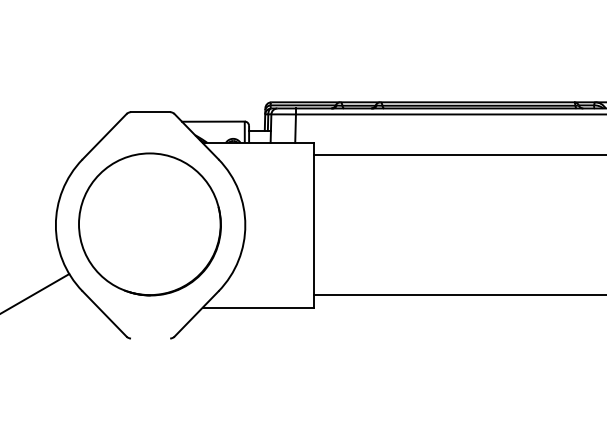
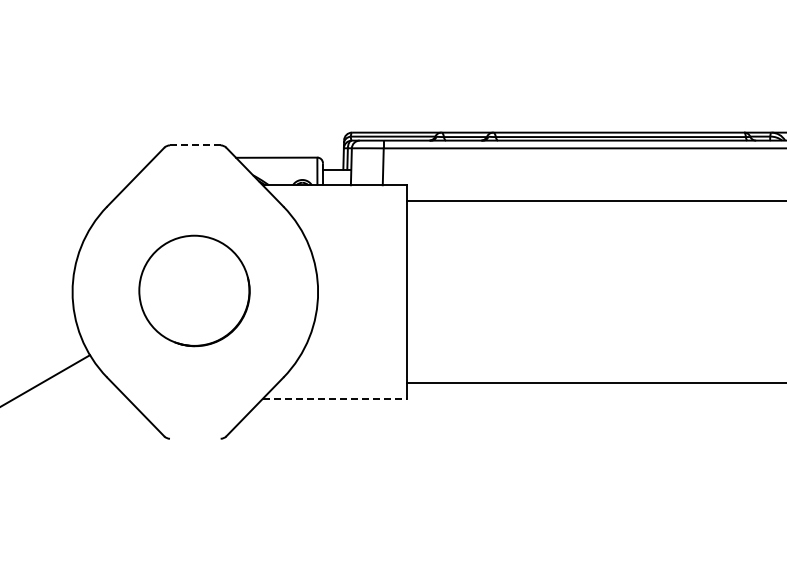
line: (150, 112) -> (195, 145), solid -> dashed
part: (149, 224) -> (194, 290), size x0.6
line: (258, 307) -> (335, 398), solid -> dashed

